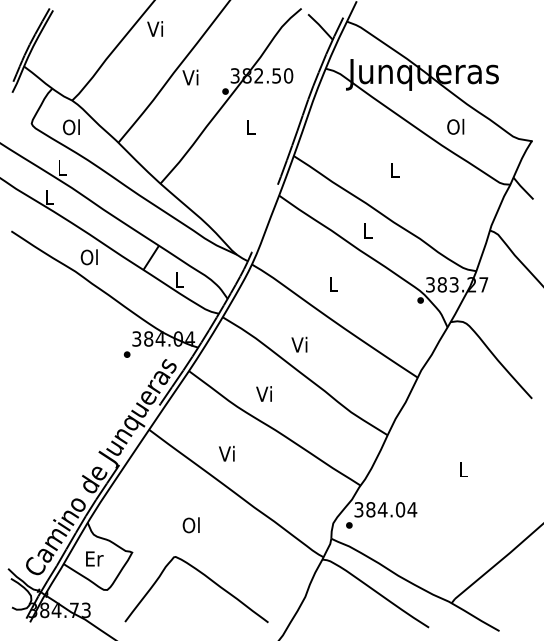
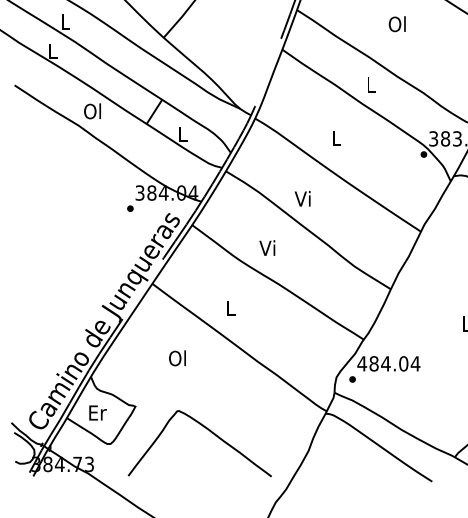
text: (393, 170) -> (396, 24), L -> Ol
text: (226, 453) -> (229, 307), Vi -> L
text: (358, 509) -> (361, 363), 384.04 -> 484.04
text: (190, 525) -> (176, 358), moved

